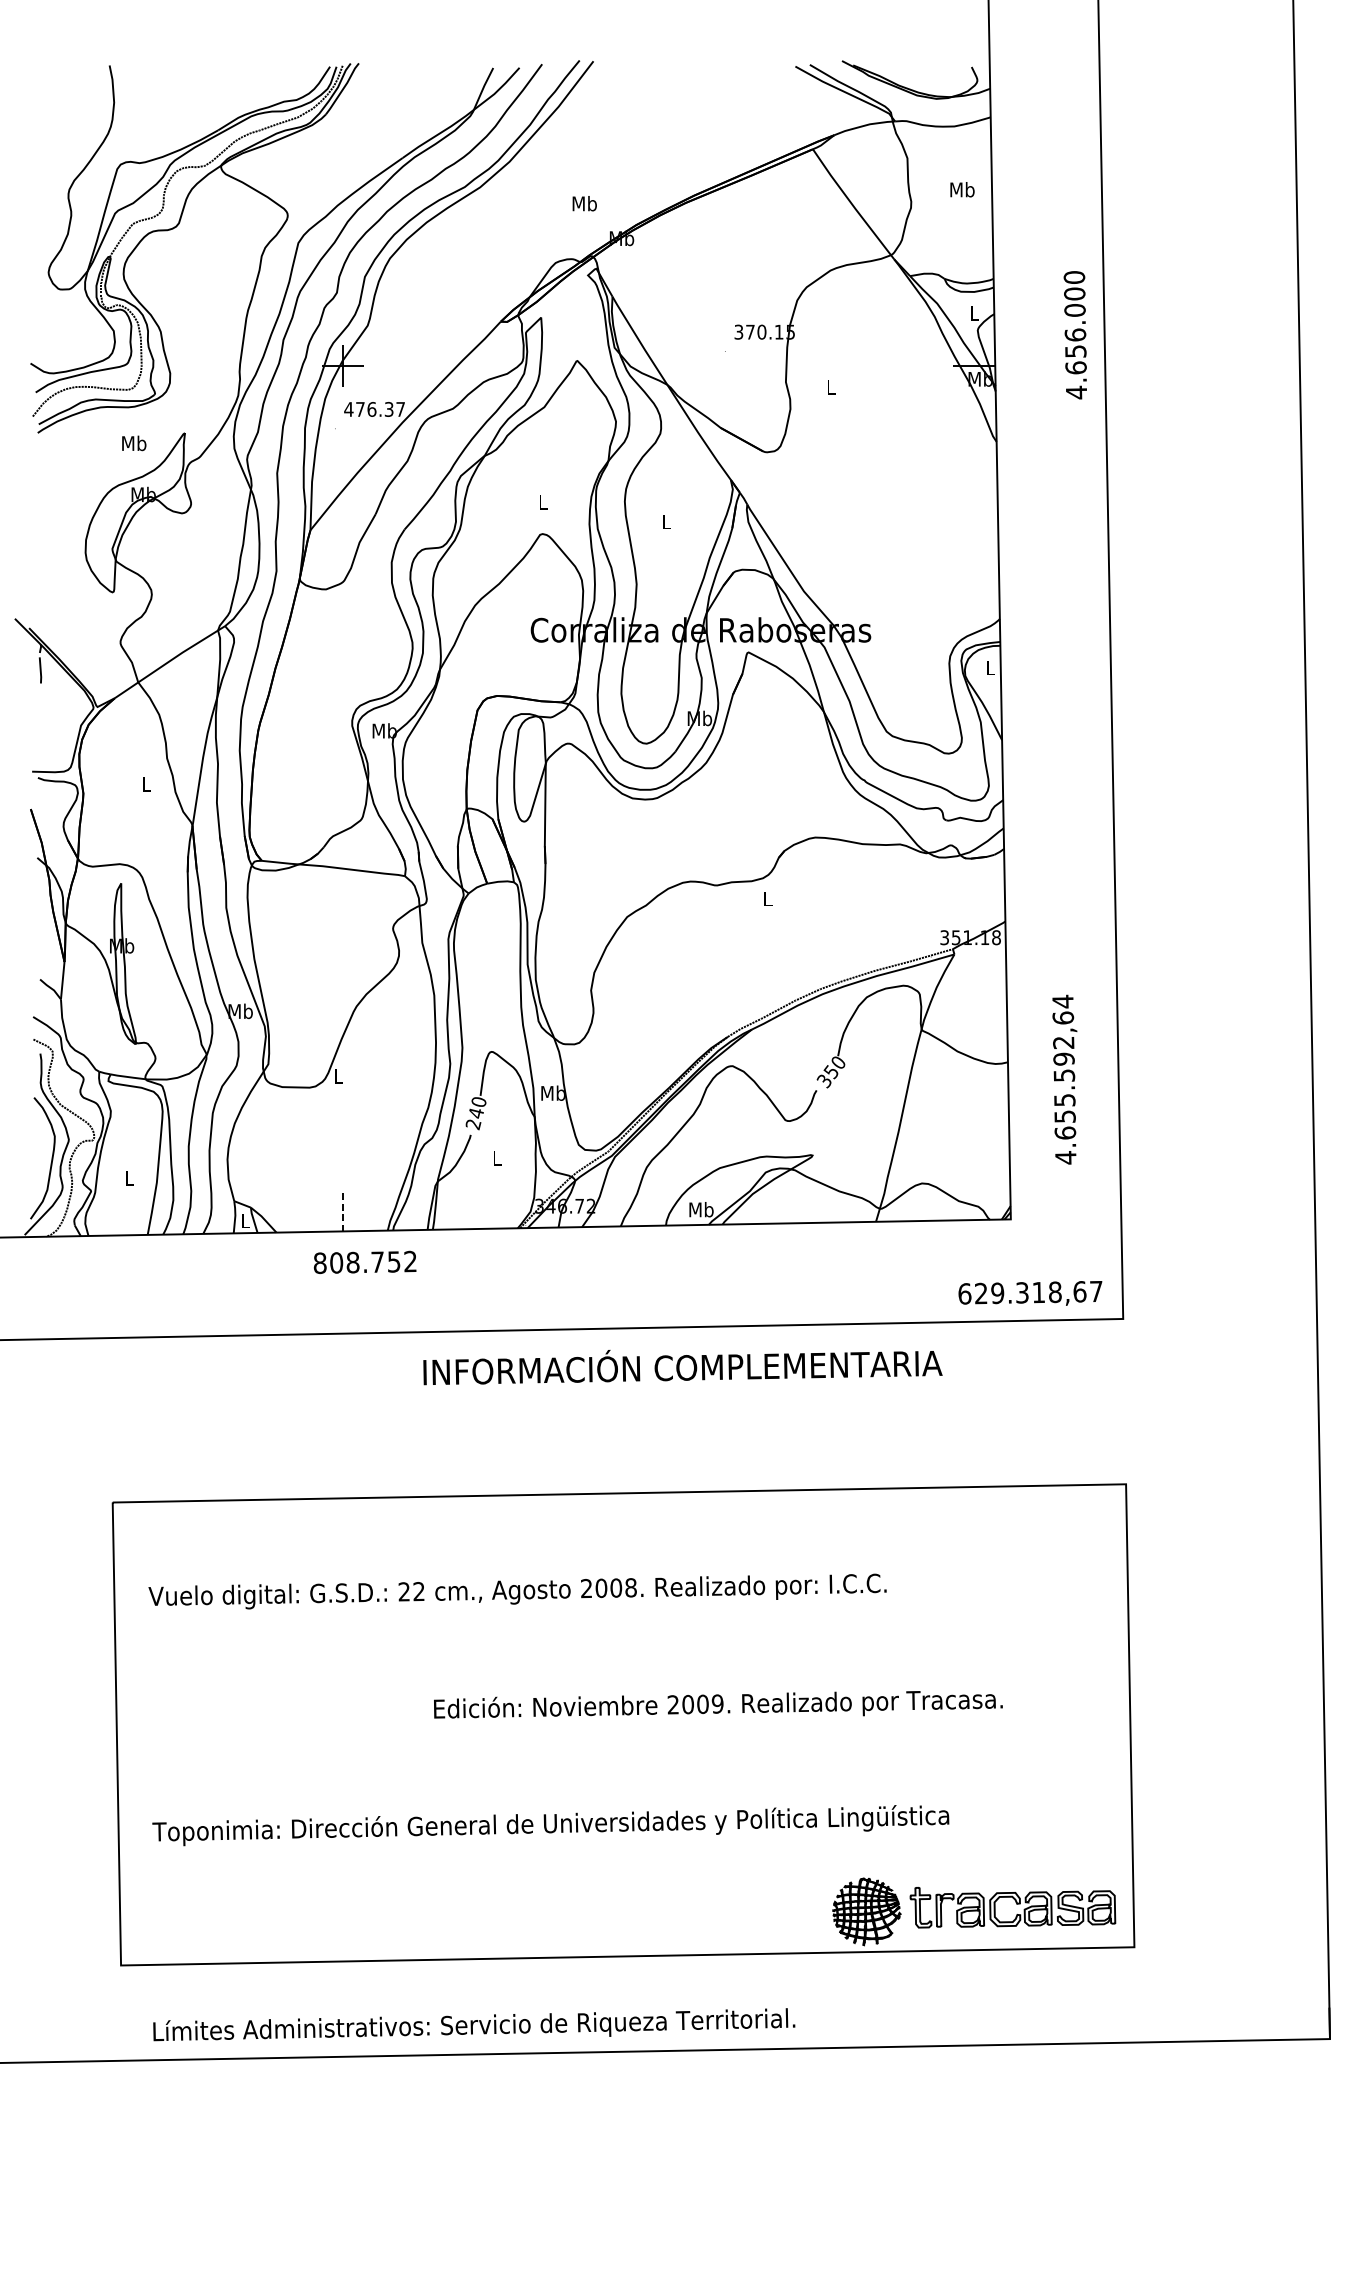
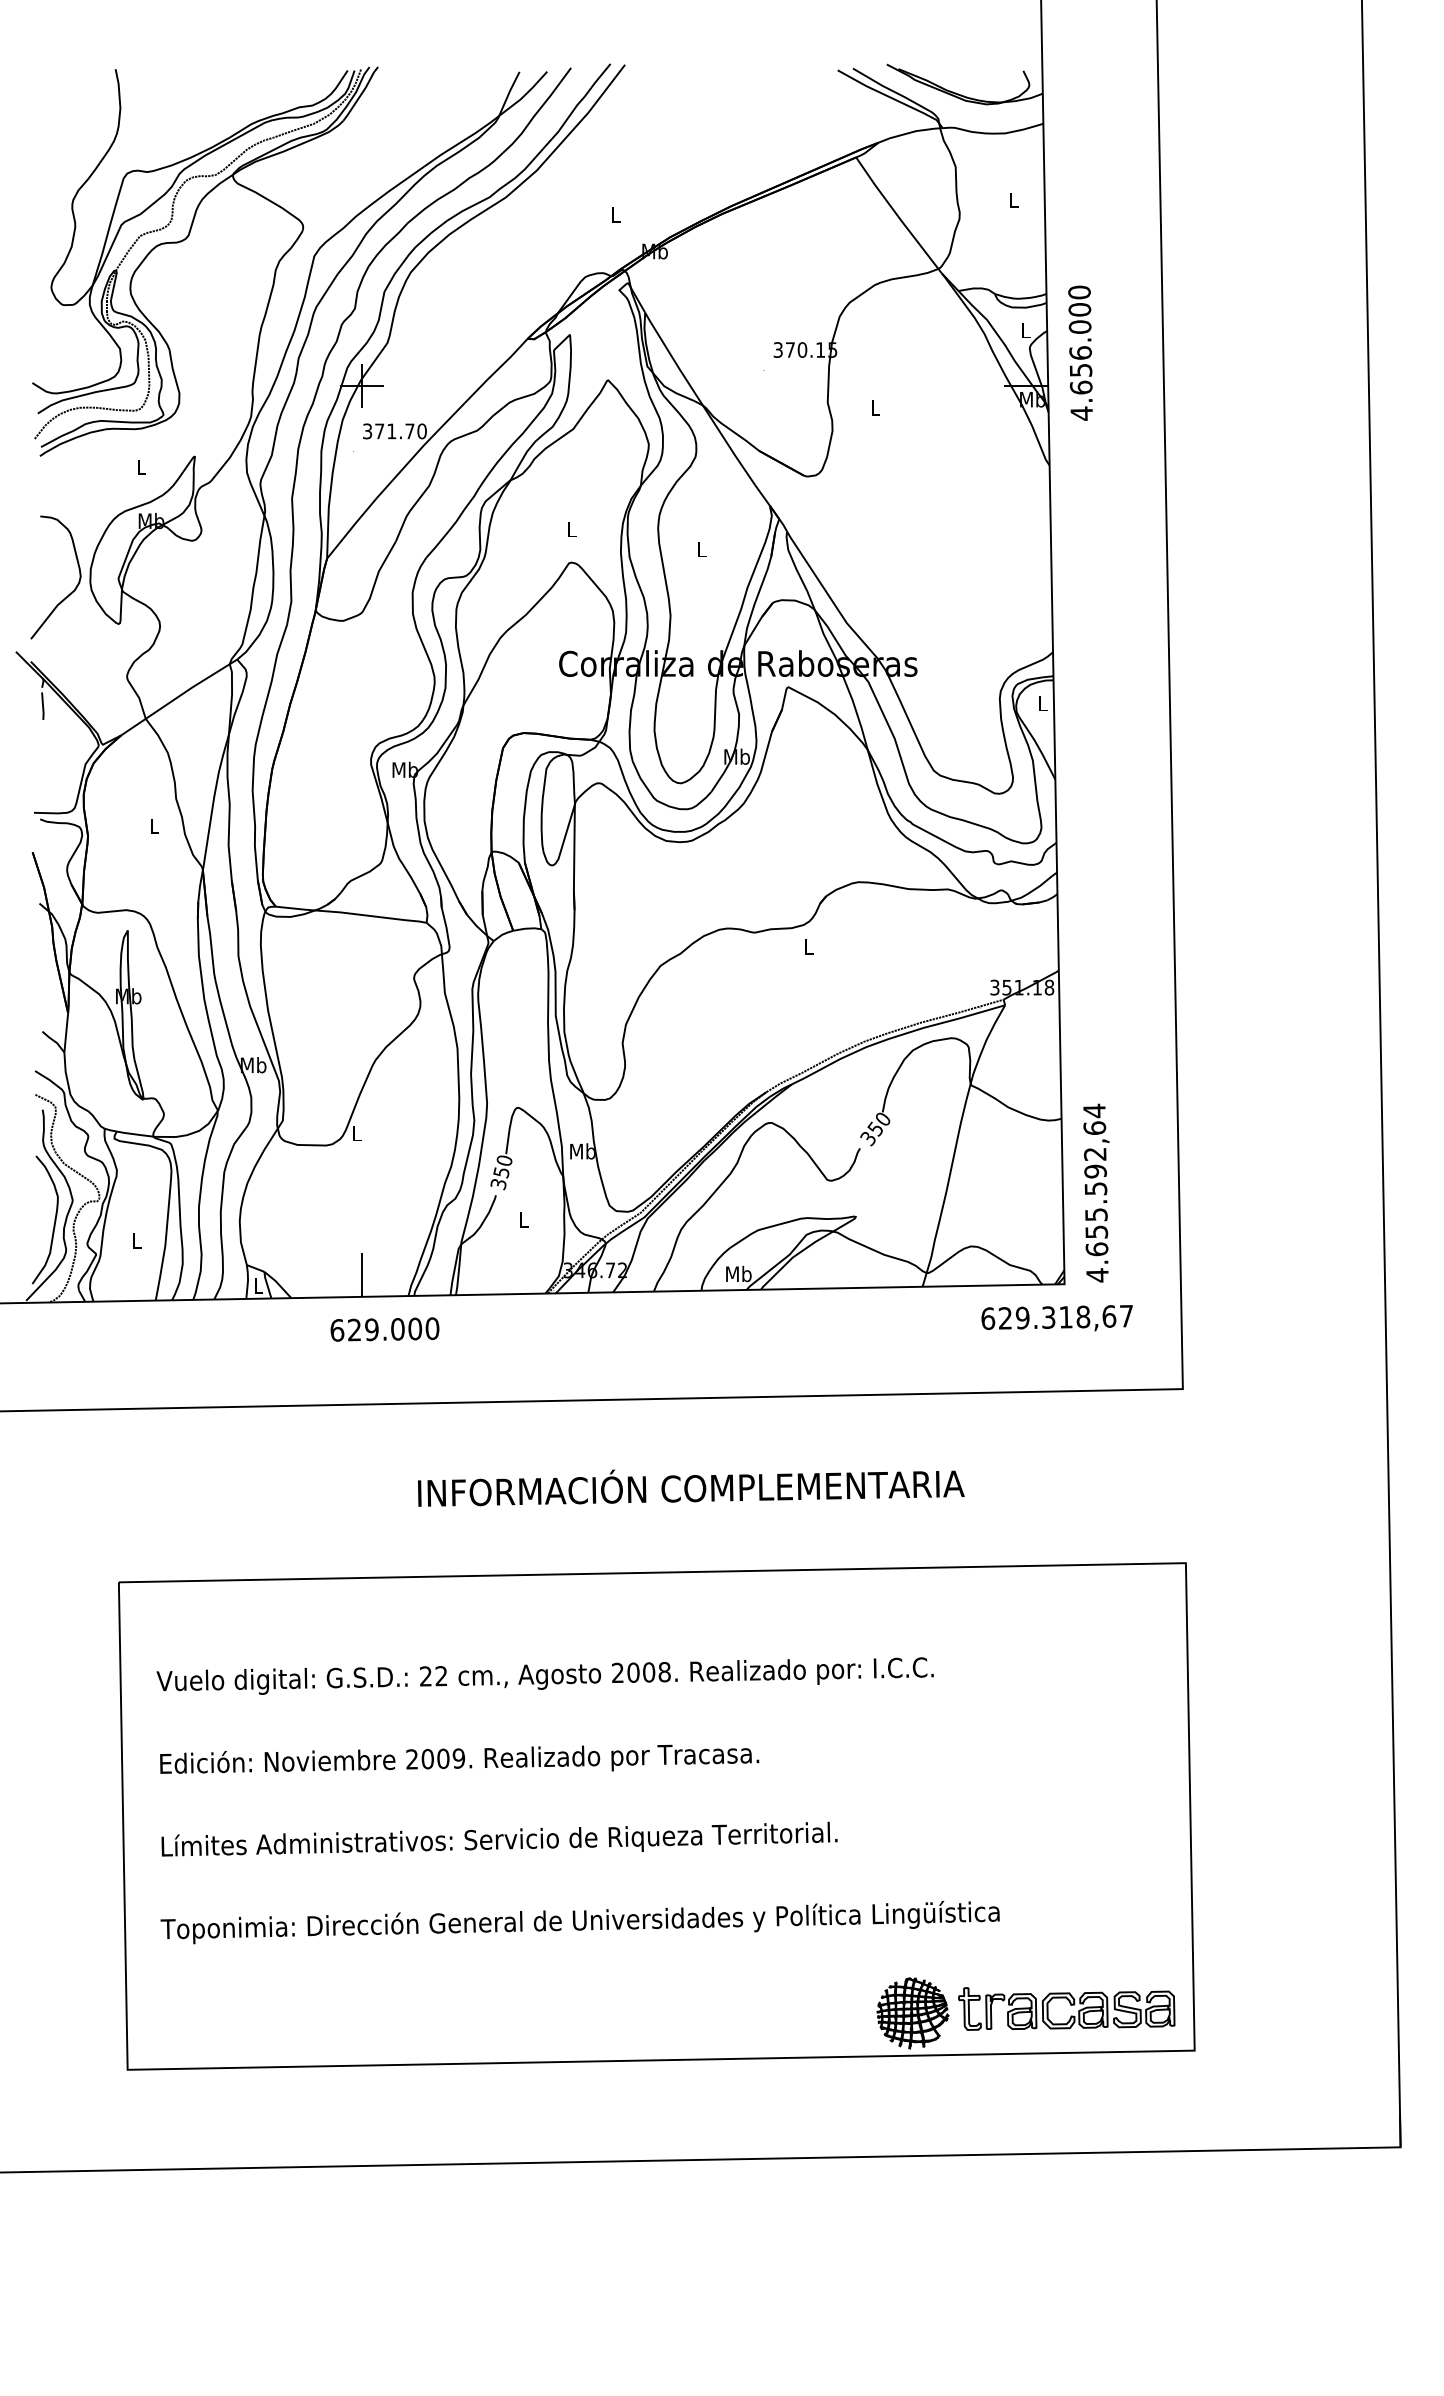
text: (962, 189) -> (1013, 199), Mb -> L
text: (584, 203) -> (615, 214), Mb -> L
text: (1075, 334) -> (1080, 352), moved
text: (374, 409) -> (394, 431), 476.37 -> 371.70
text: (134, 443) -> (141, 467), Mb -> L
curve: (66, 562) -> (70, 592), added
text: (1064, 1079) -> (1096, 1192), moved
text: (474, 1118) -> (499, 1178), 240 -> 350
line: (343, 1210) -> (361, 1274), dashed -> solid
text: (364, 1262) -> (384, 1329), 808.752 -> 629.000
text: (1029, 1293) -> (1056, 1318), moved
text: (683, 1366) -> (691, 1487), moved
text: (718, 1703) -> (459, 1758), moved
text: (474, 2024) -> (499, 1838), moved

